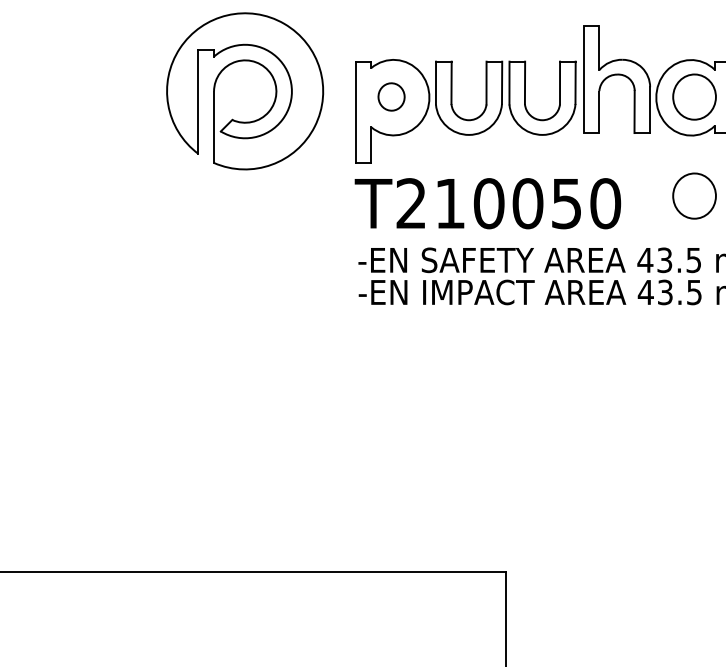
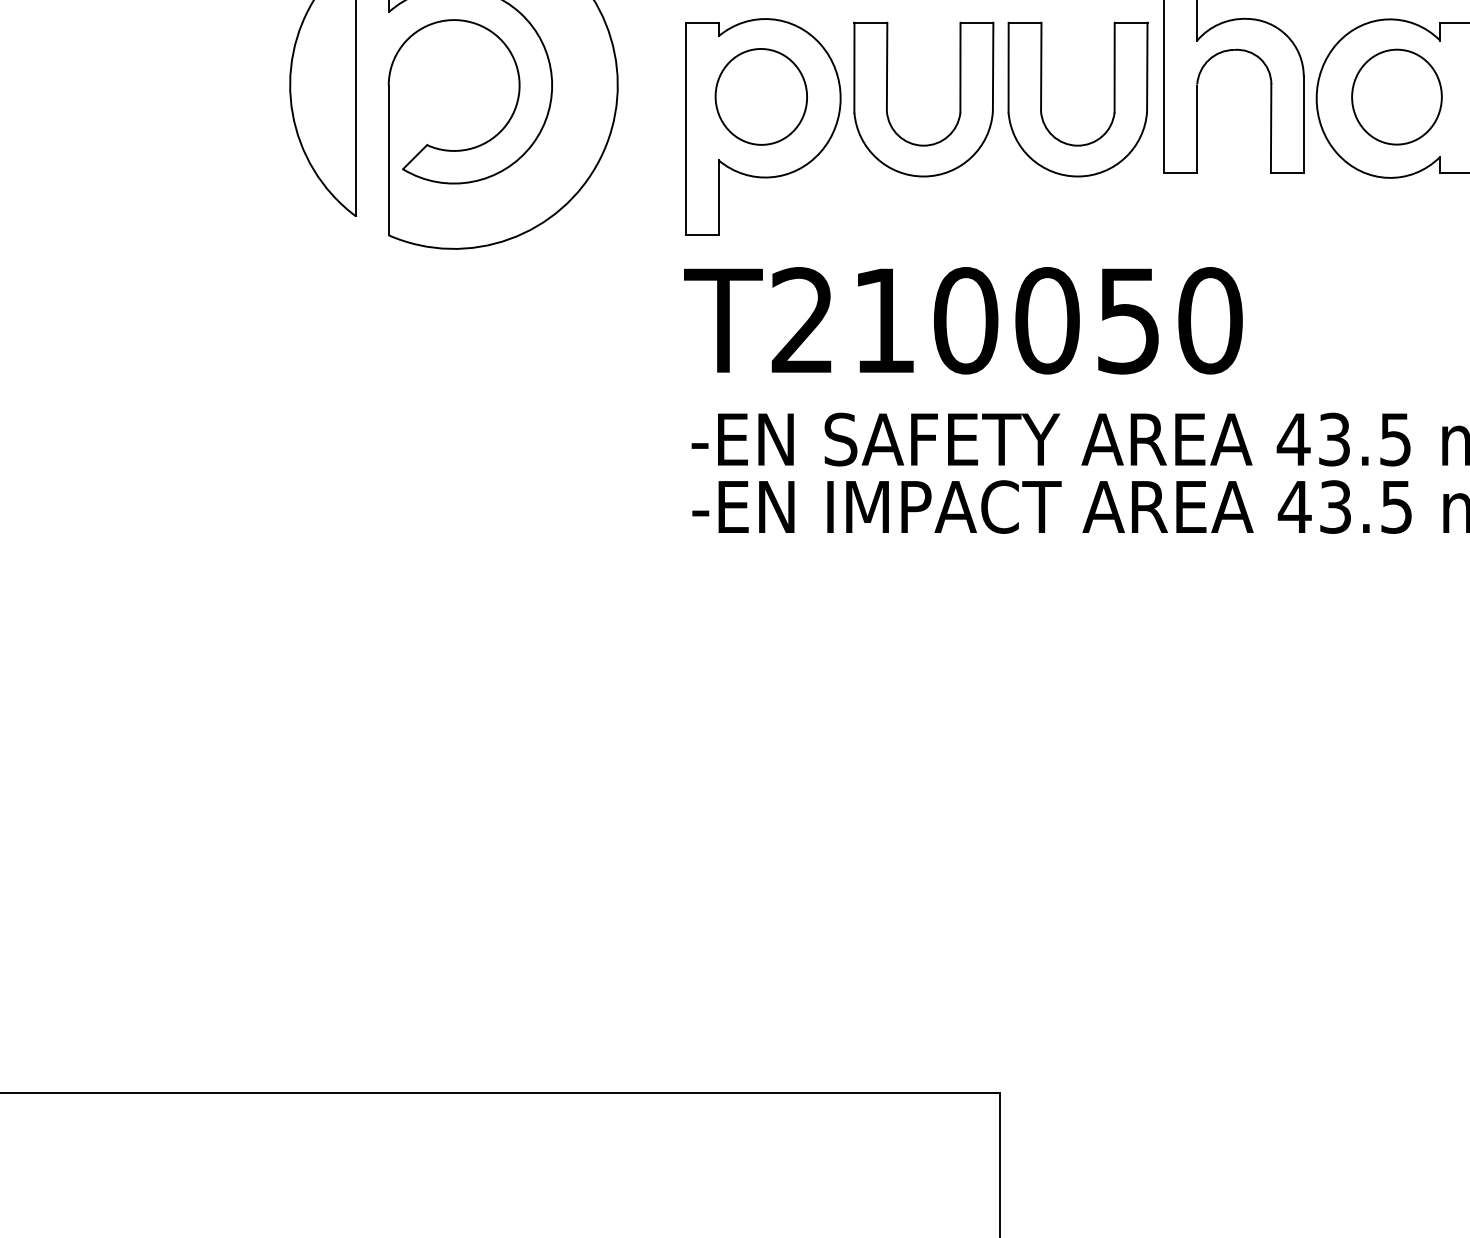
part: (391, 96) -> (761, 95), size x1.67
part: (694, 195) -> (1396, 303), removed

